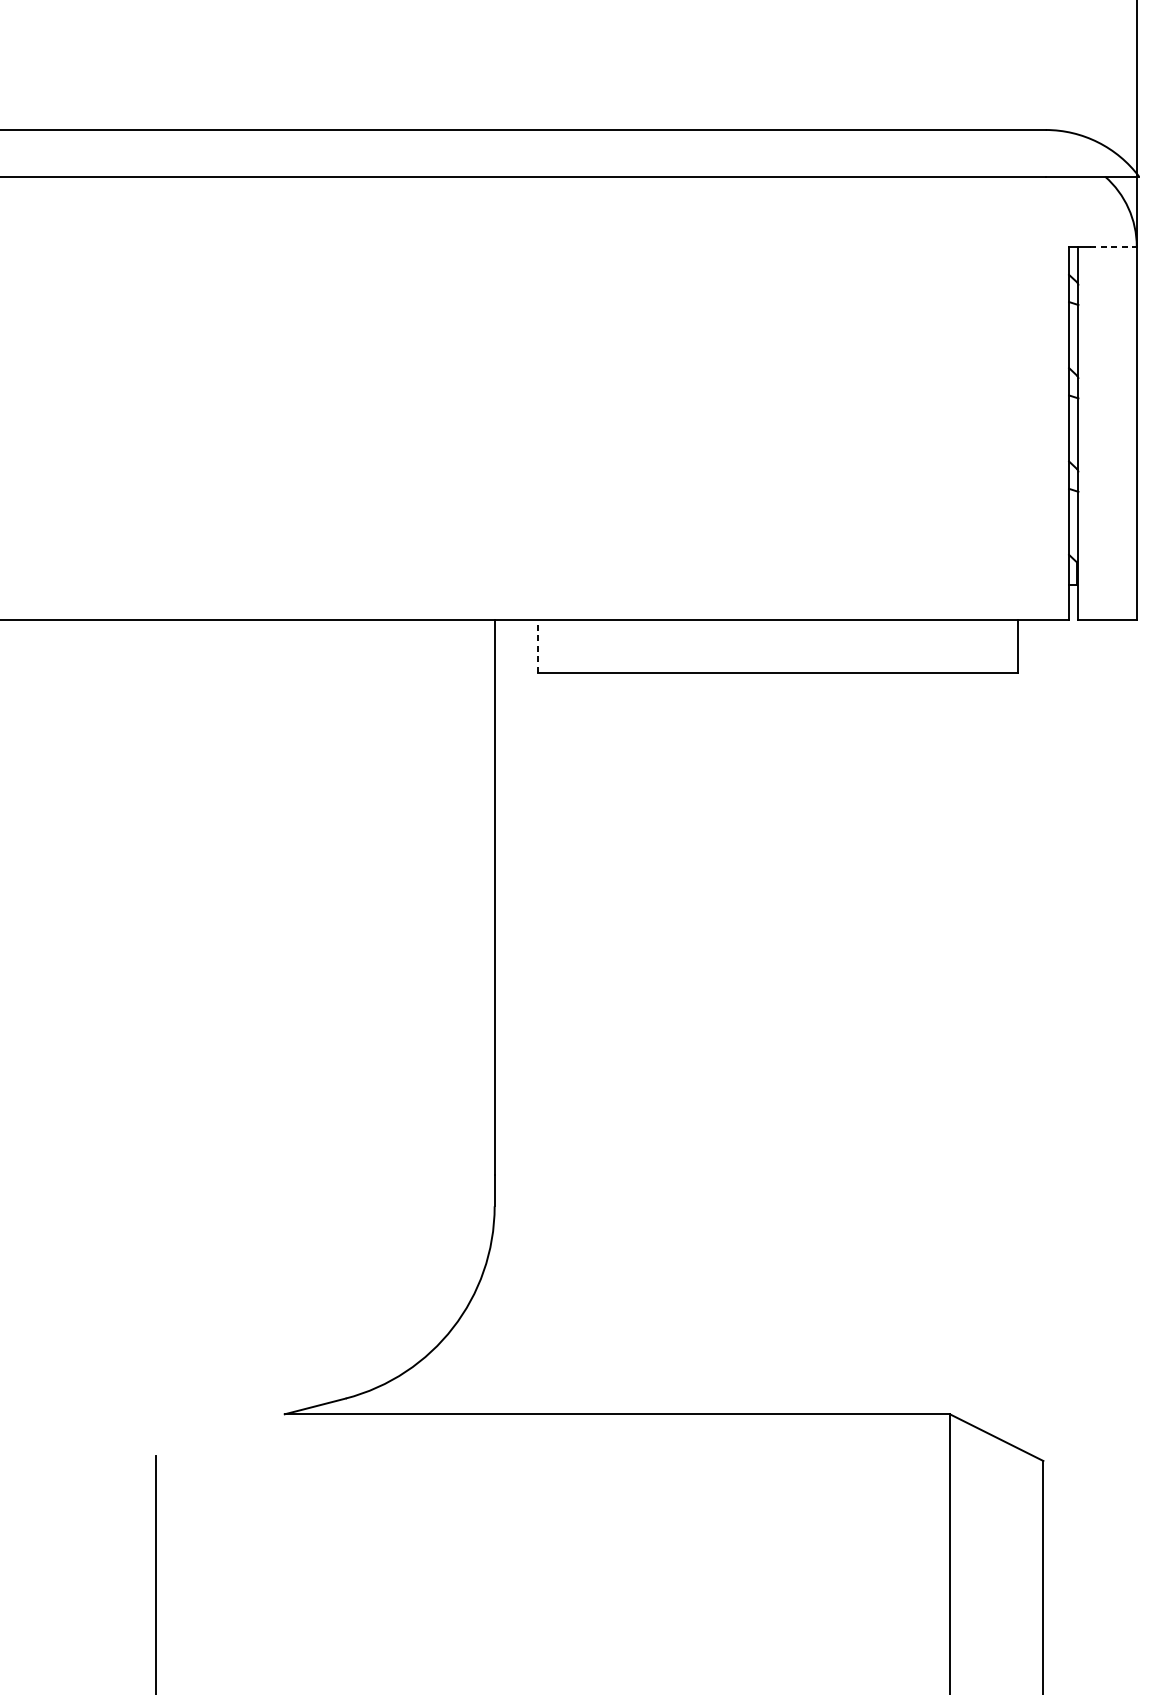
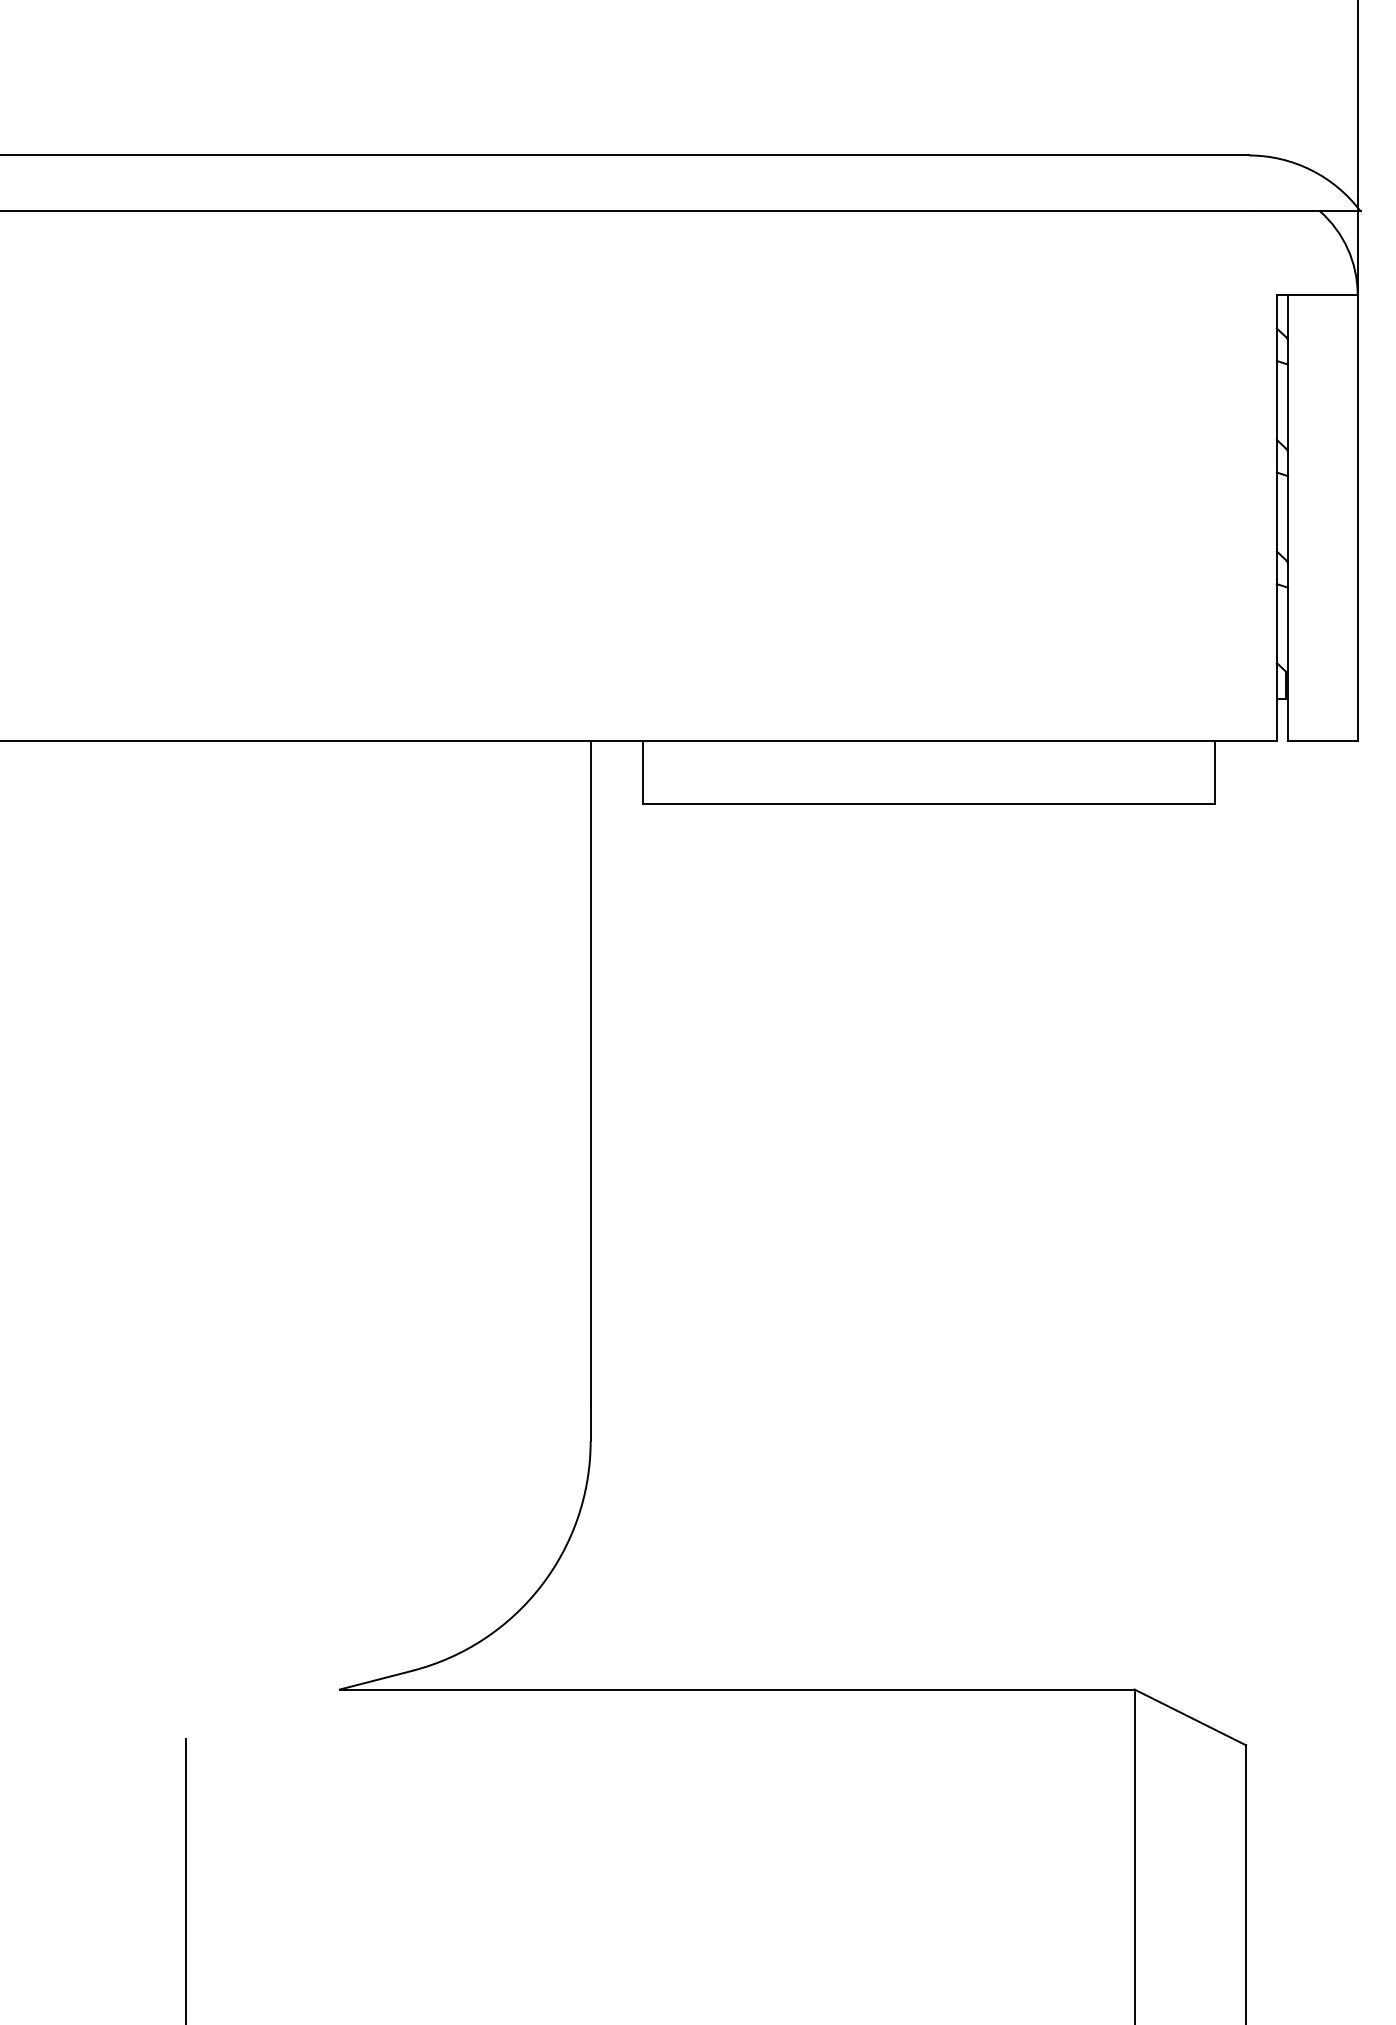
line: (1113, 246) -> (1329, 294), dashed -> solid
line: (538, 645) -> (642, 771), dashed -> solid

